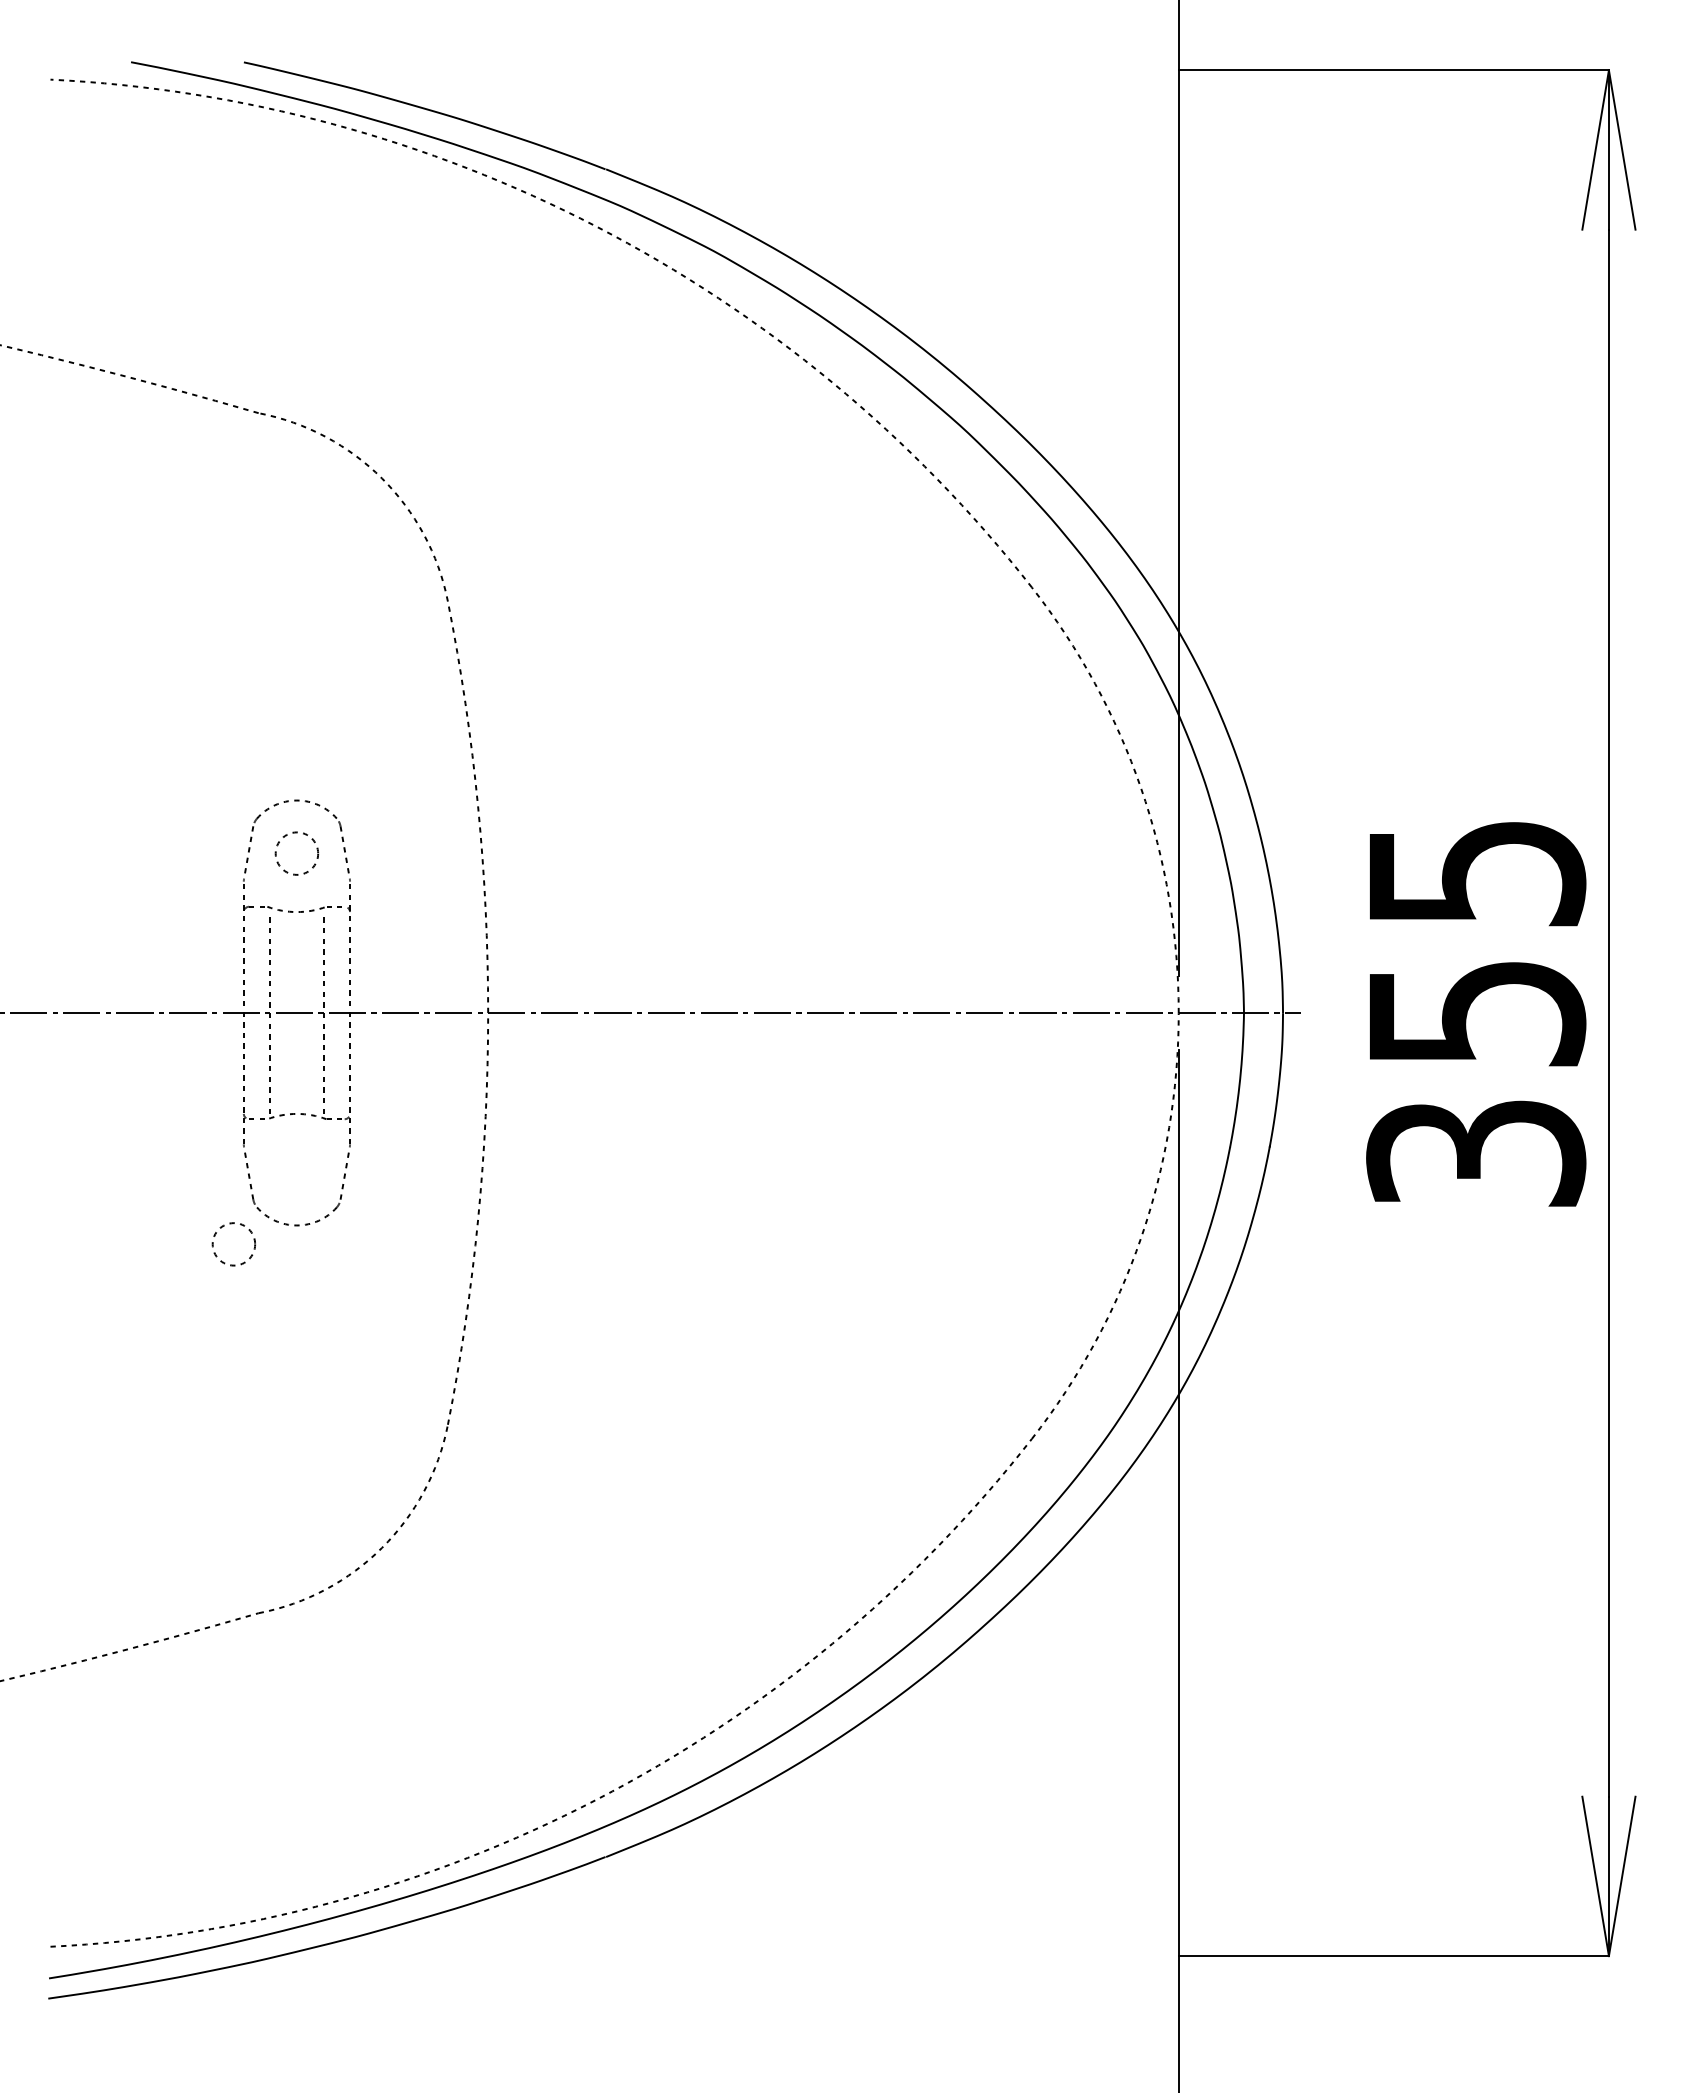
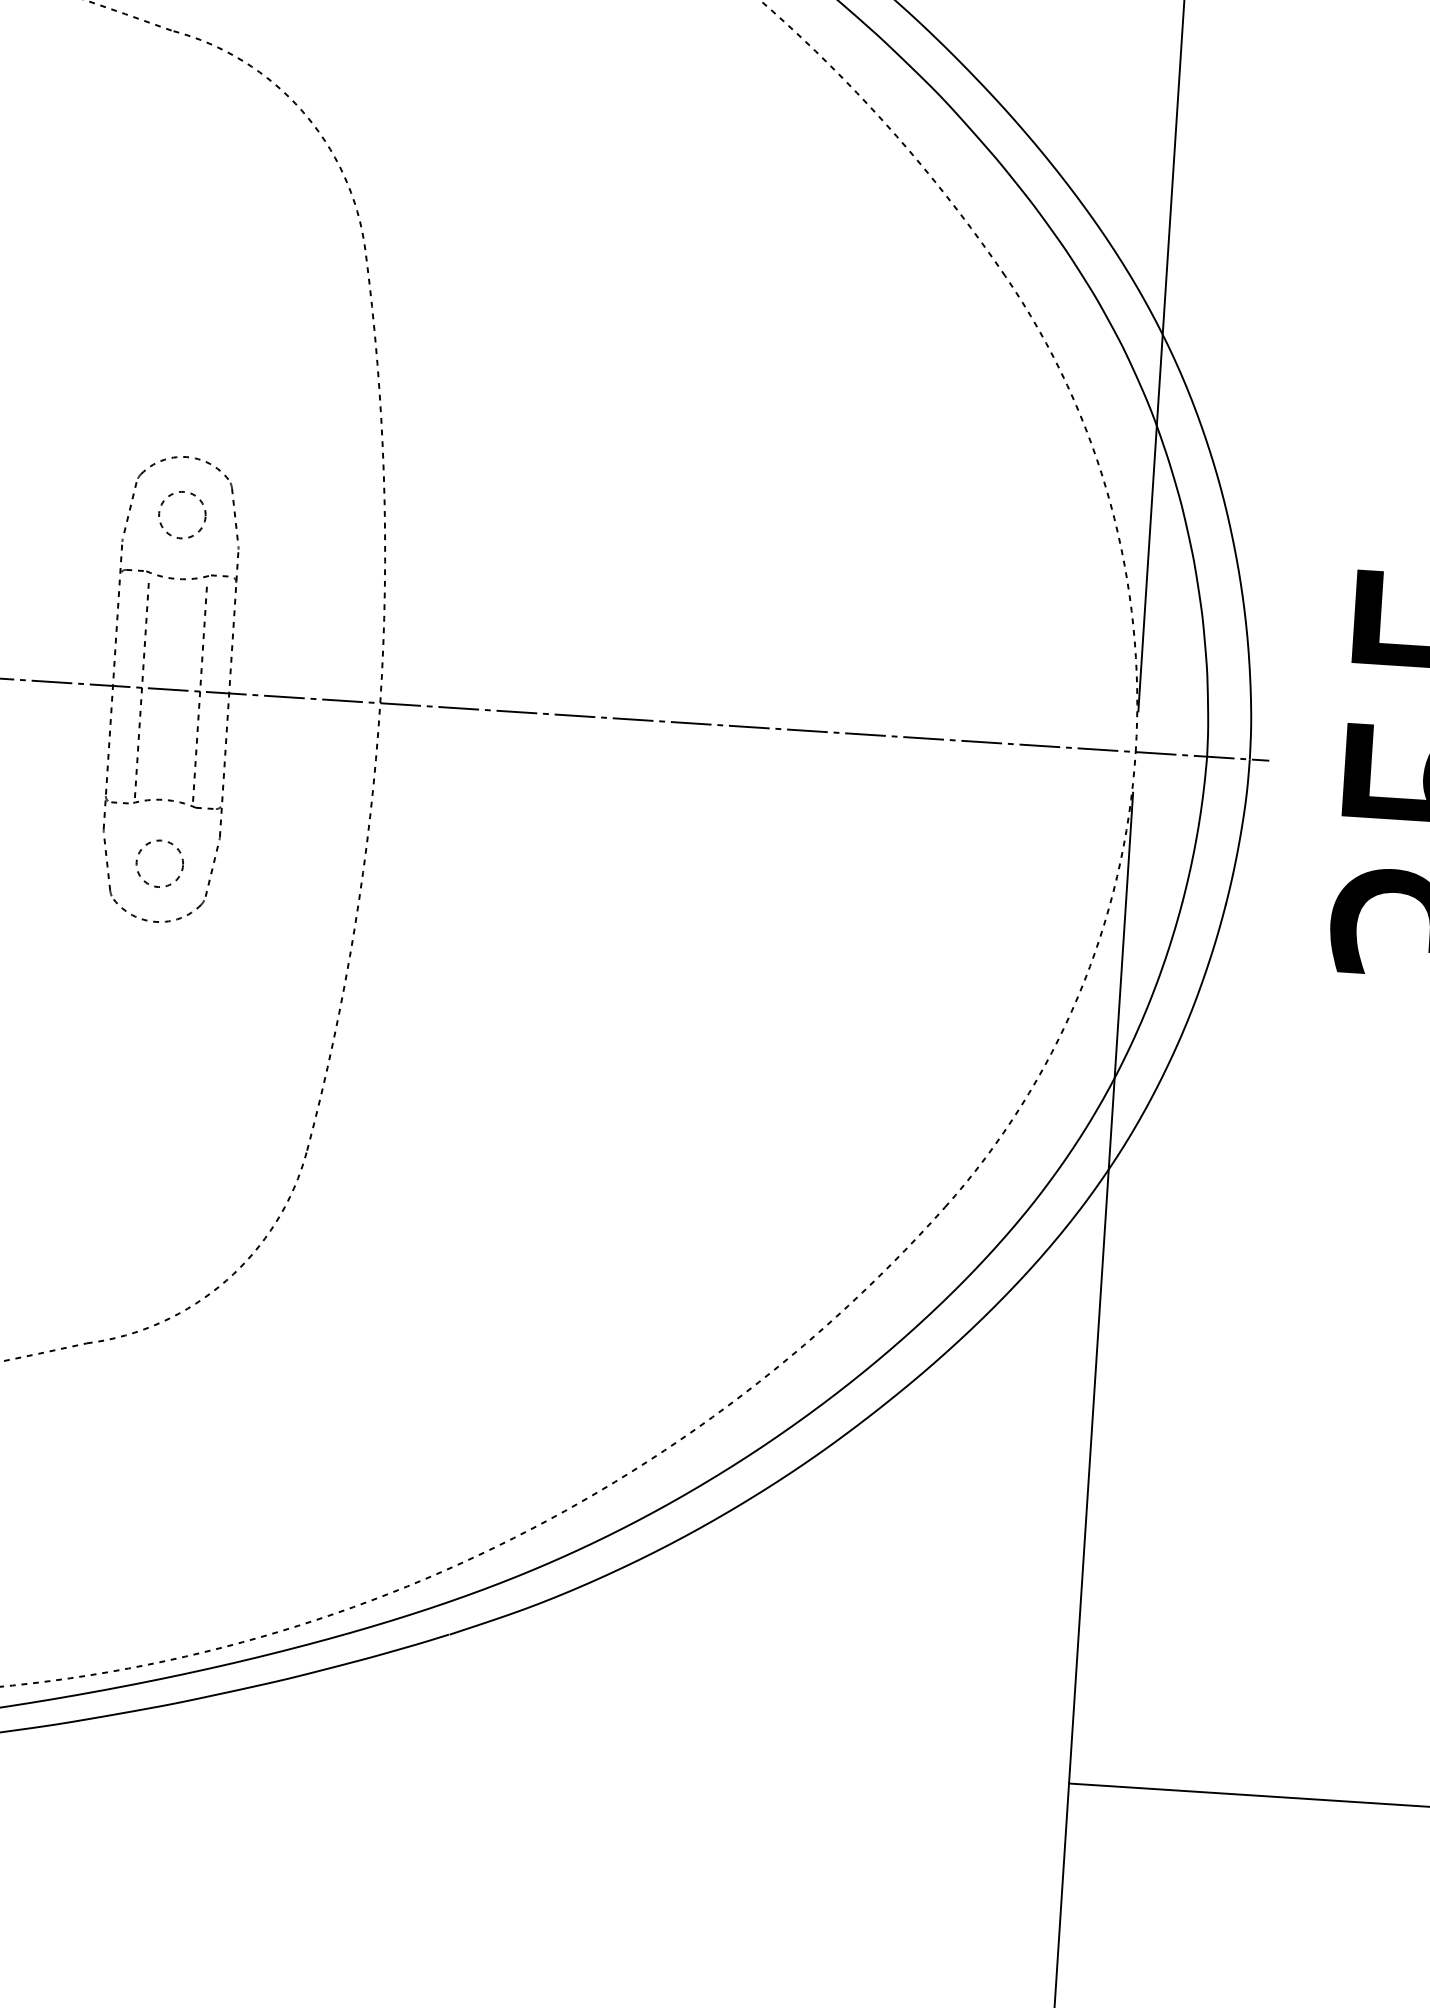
circle: (233, 1244) -> (159, 863), moved

